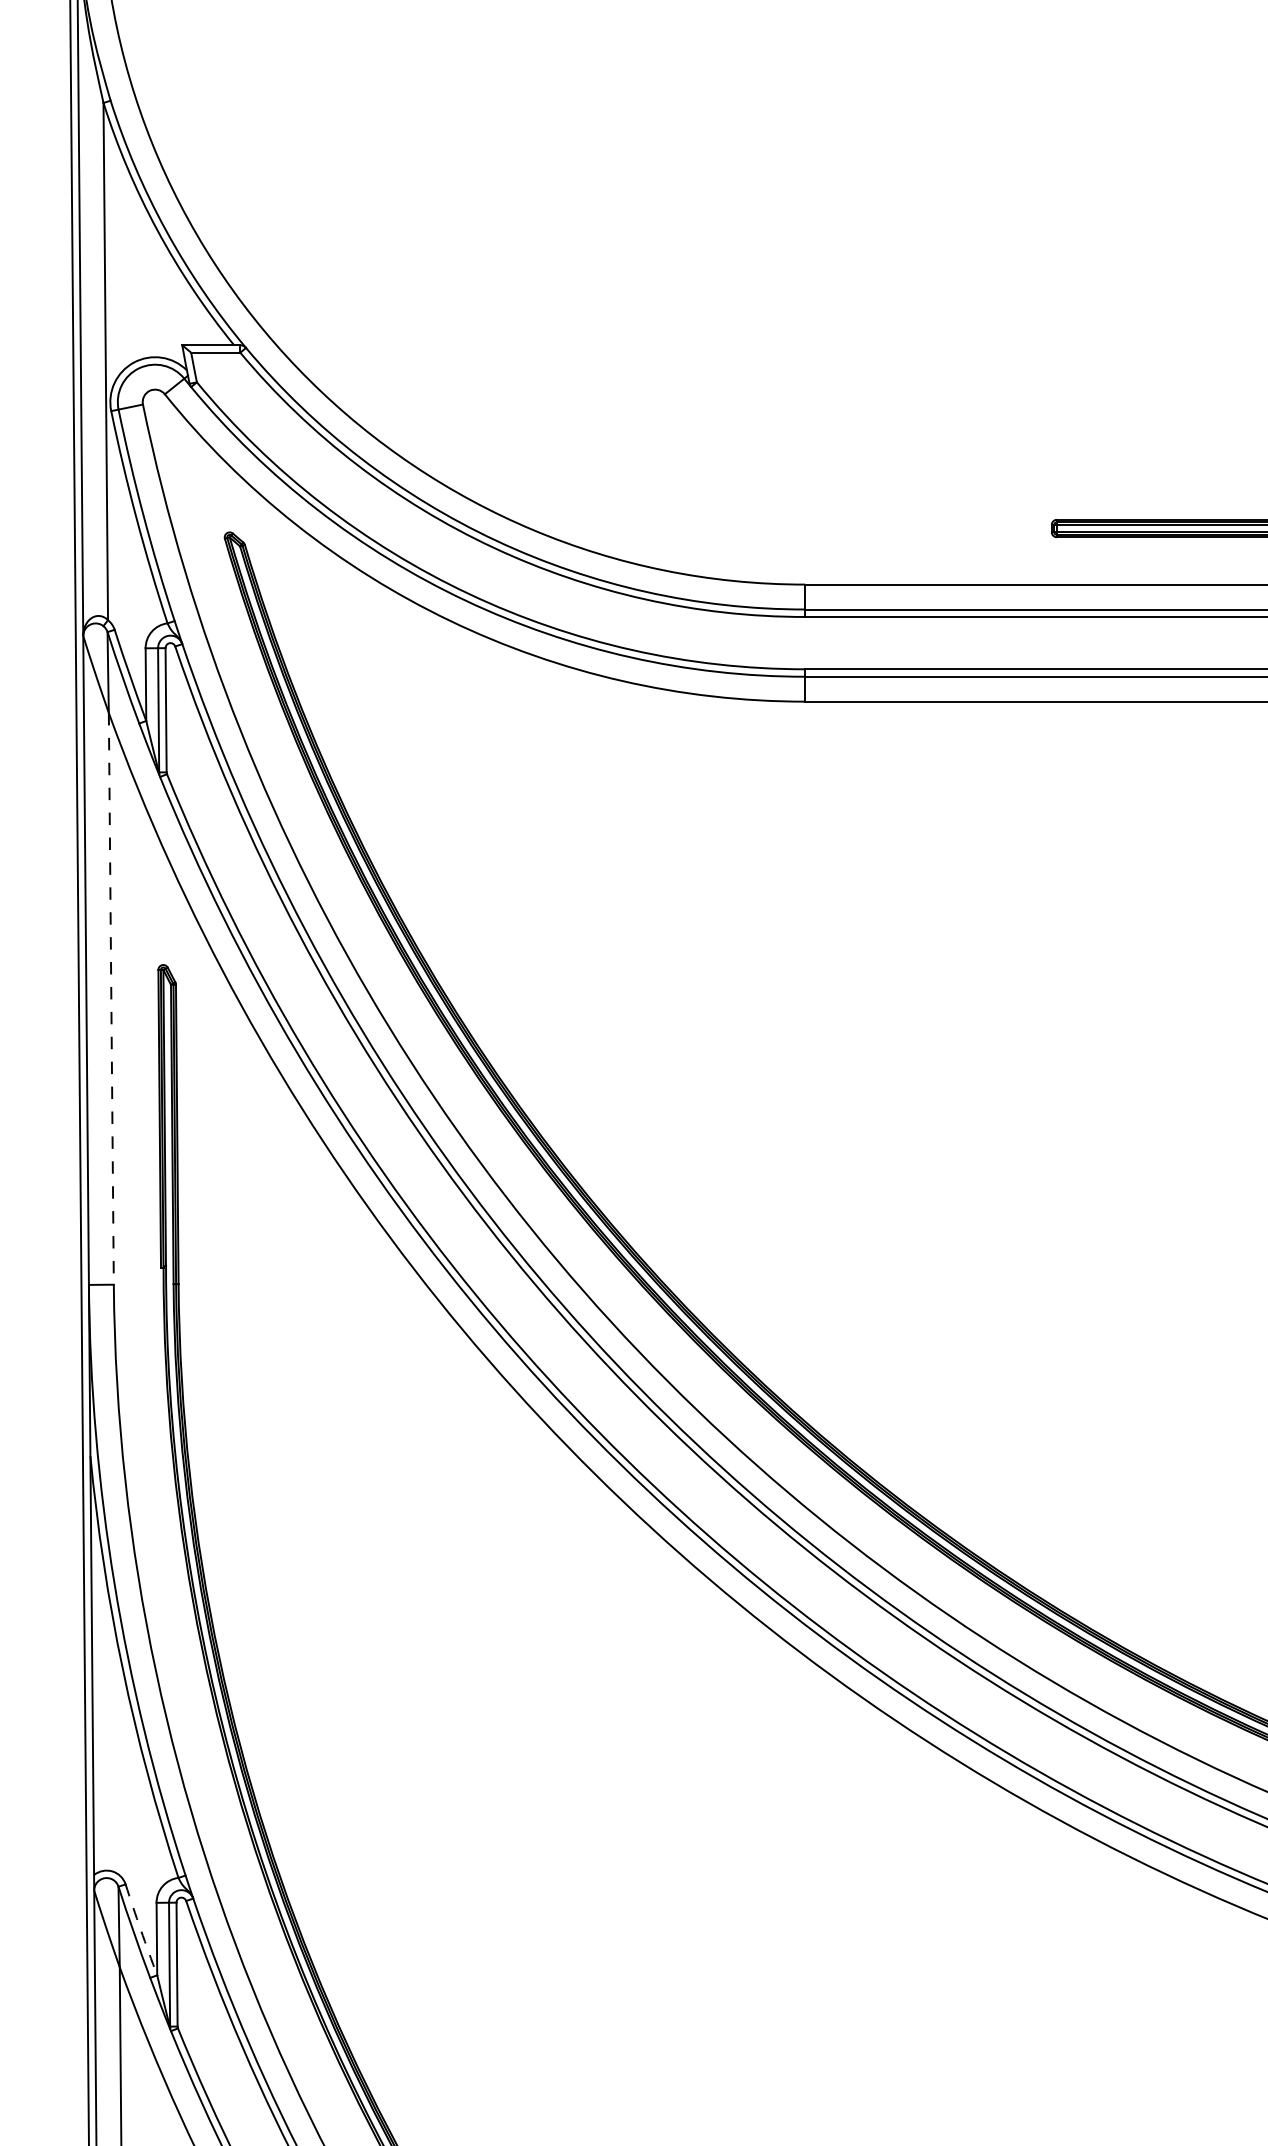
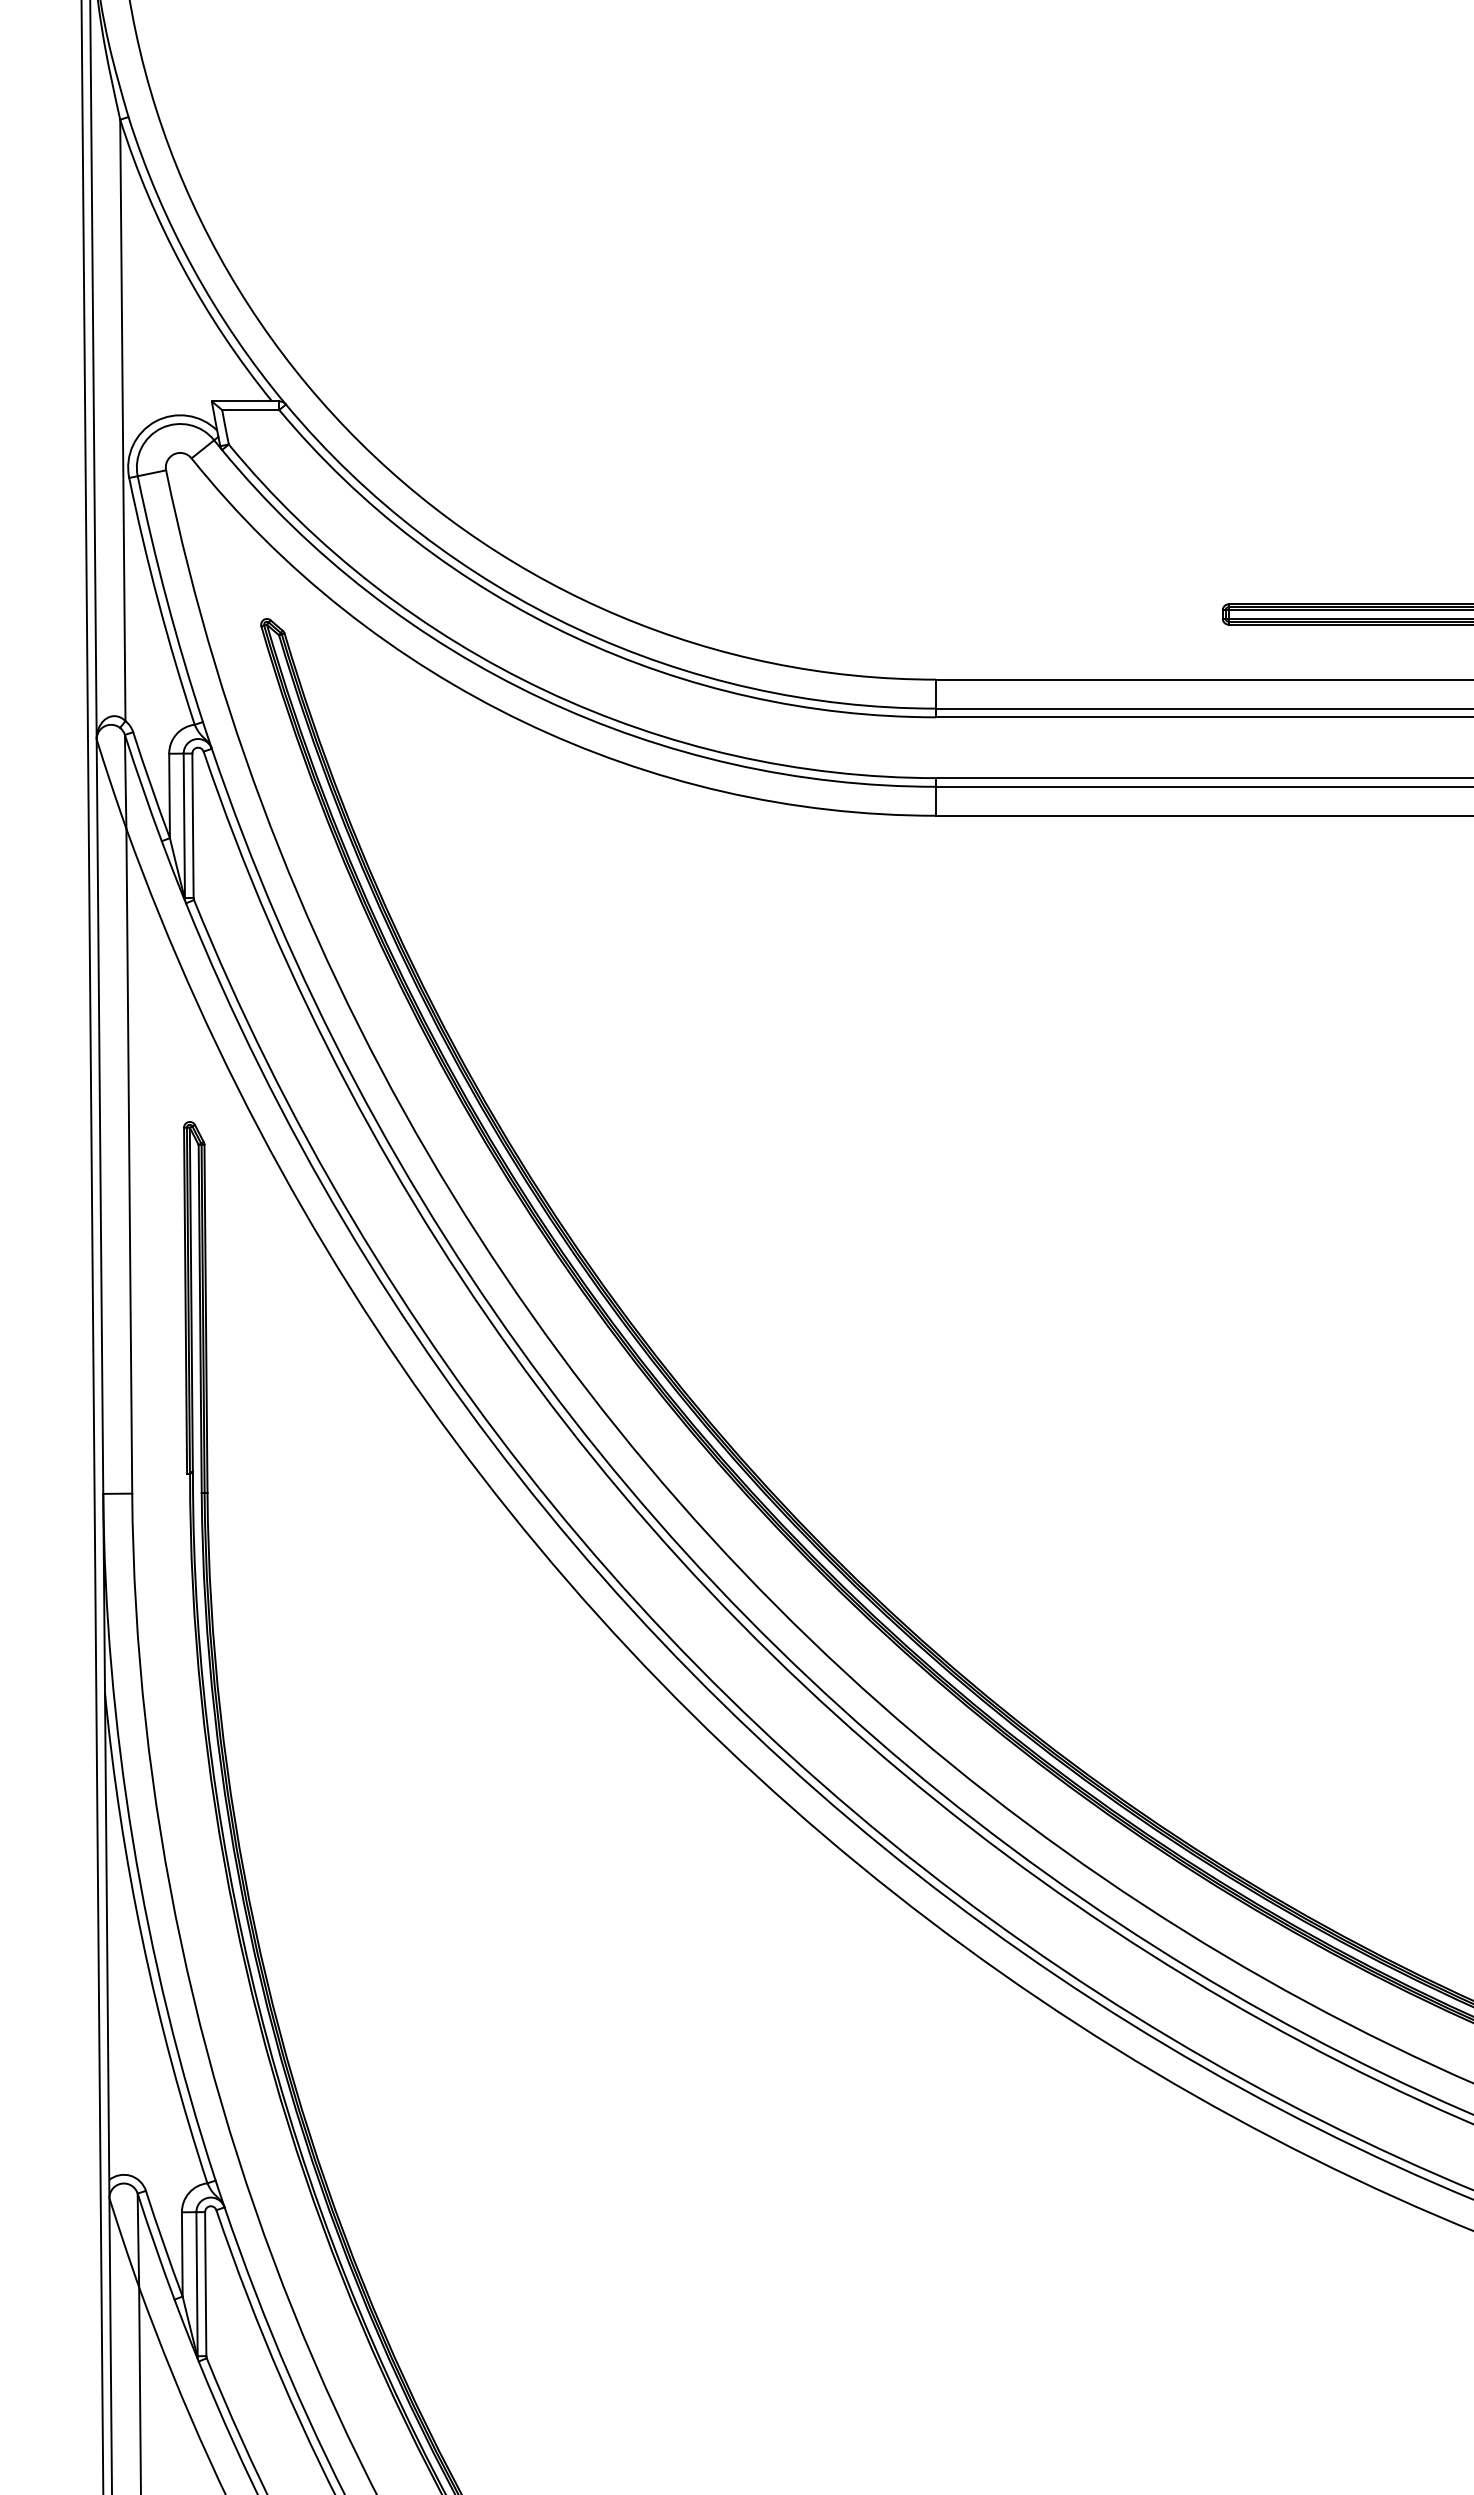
line: (111, 999) -> (129, 1161), dashed -> solid
arc: (140, 1929) -> (163, 2243), dashed -> solid

